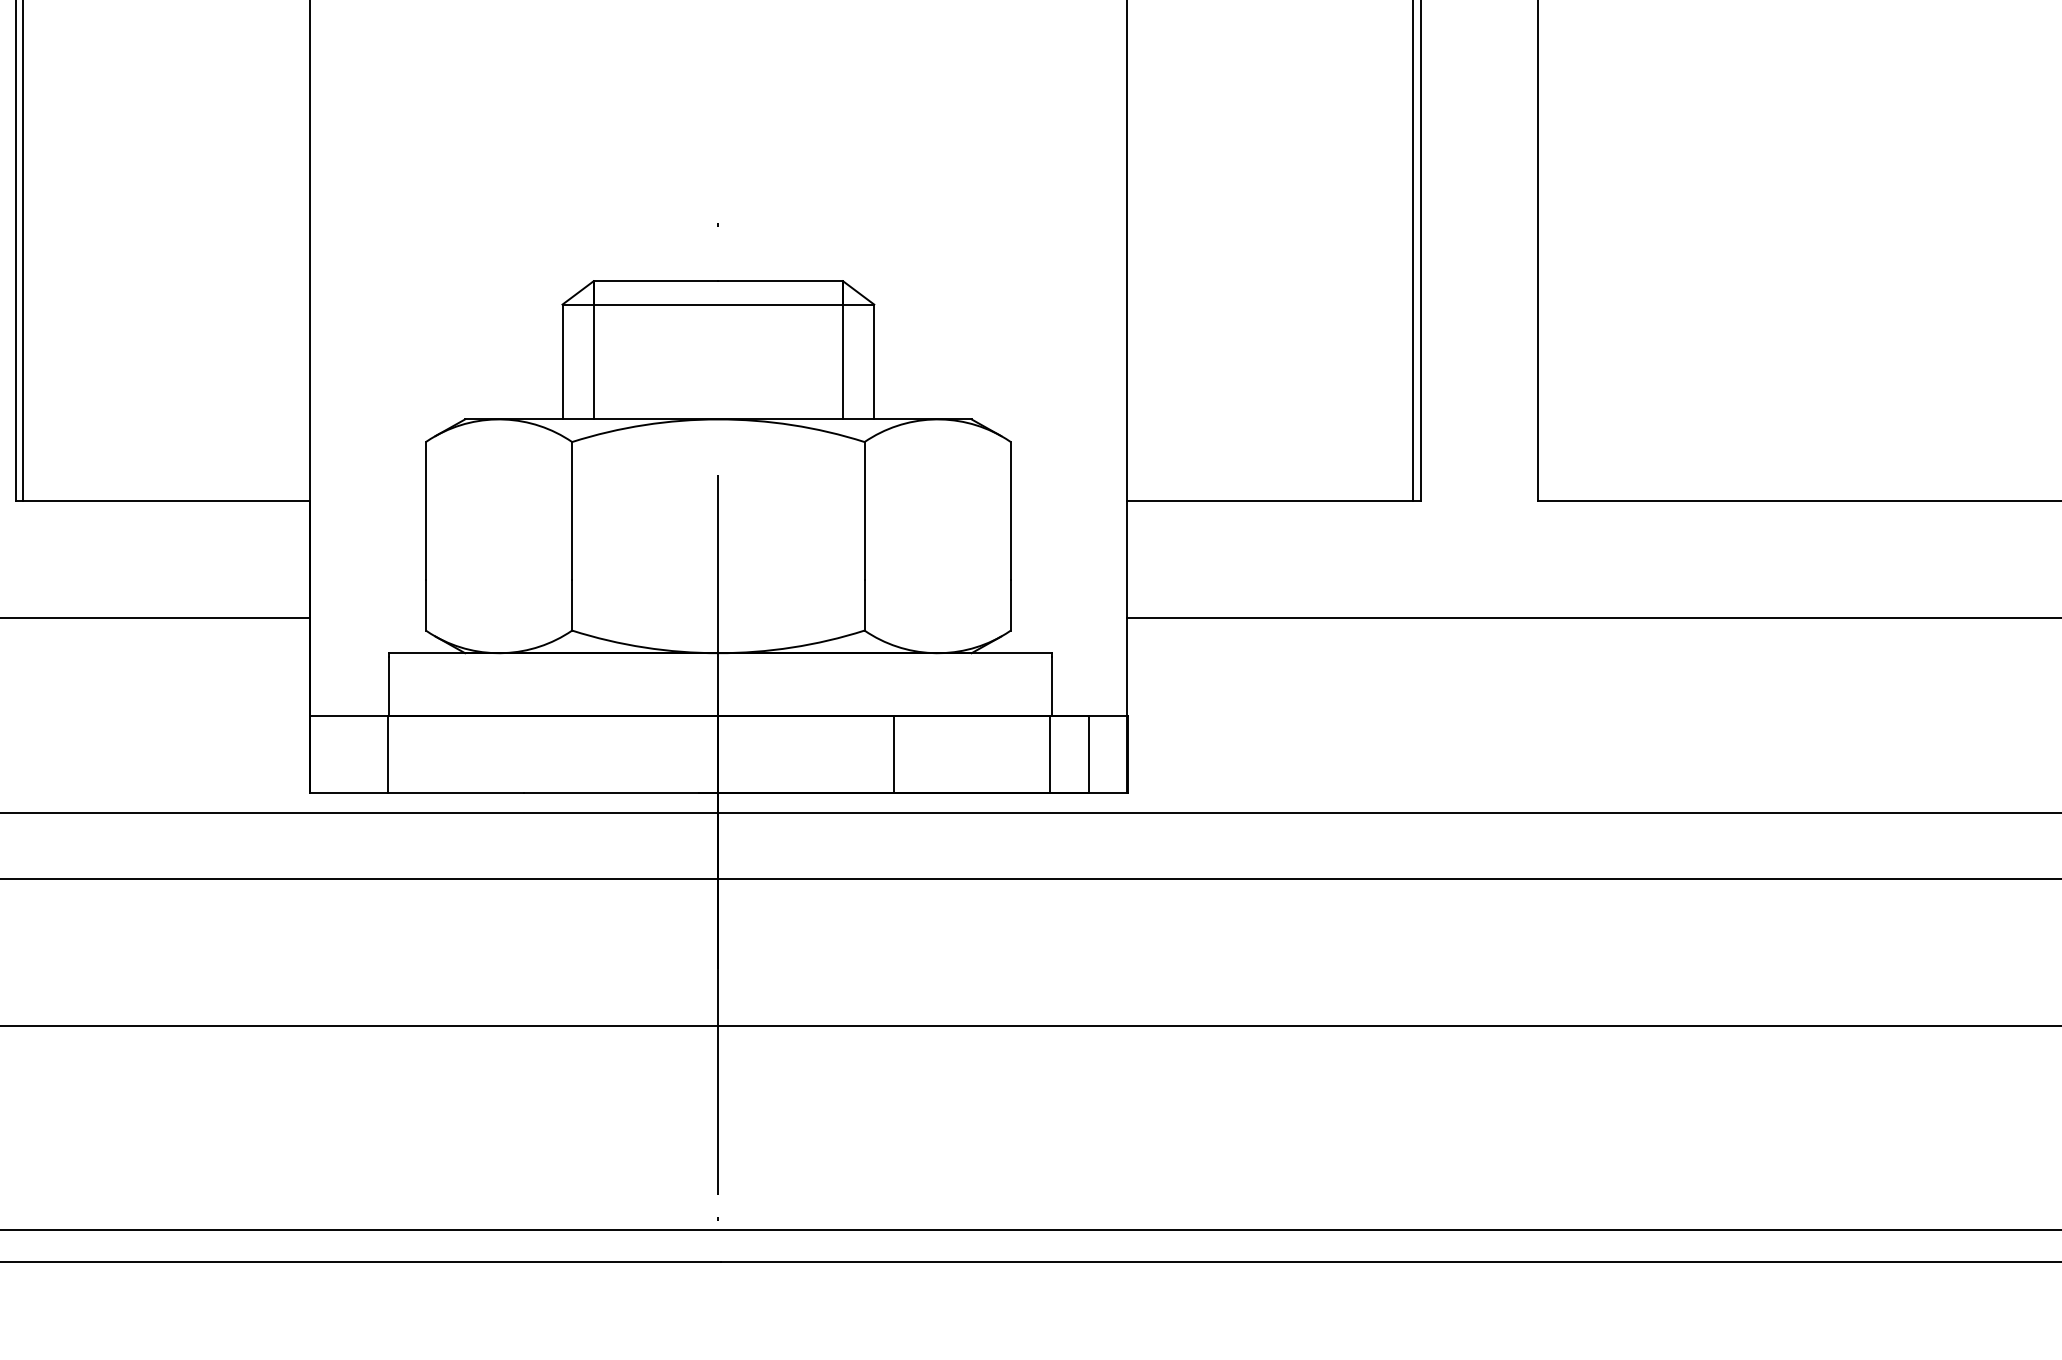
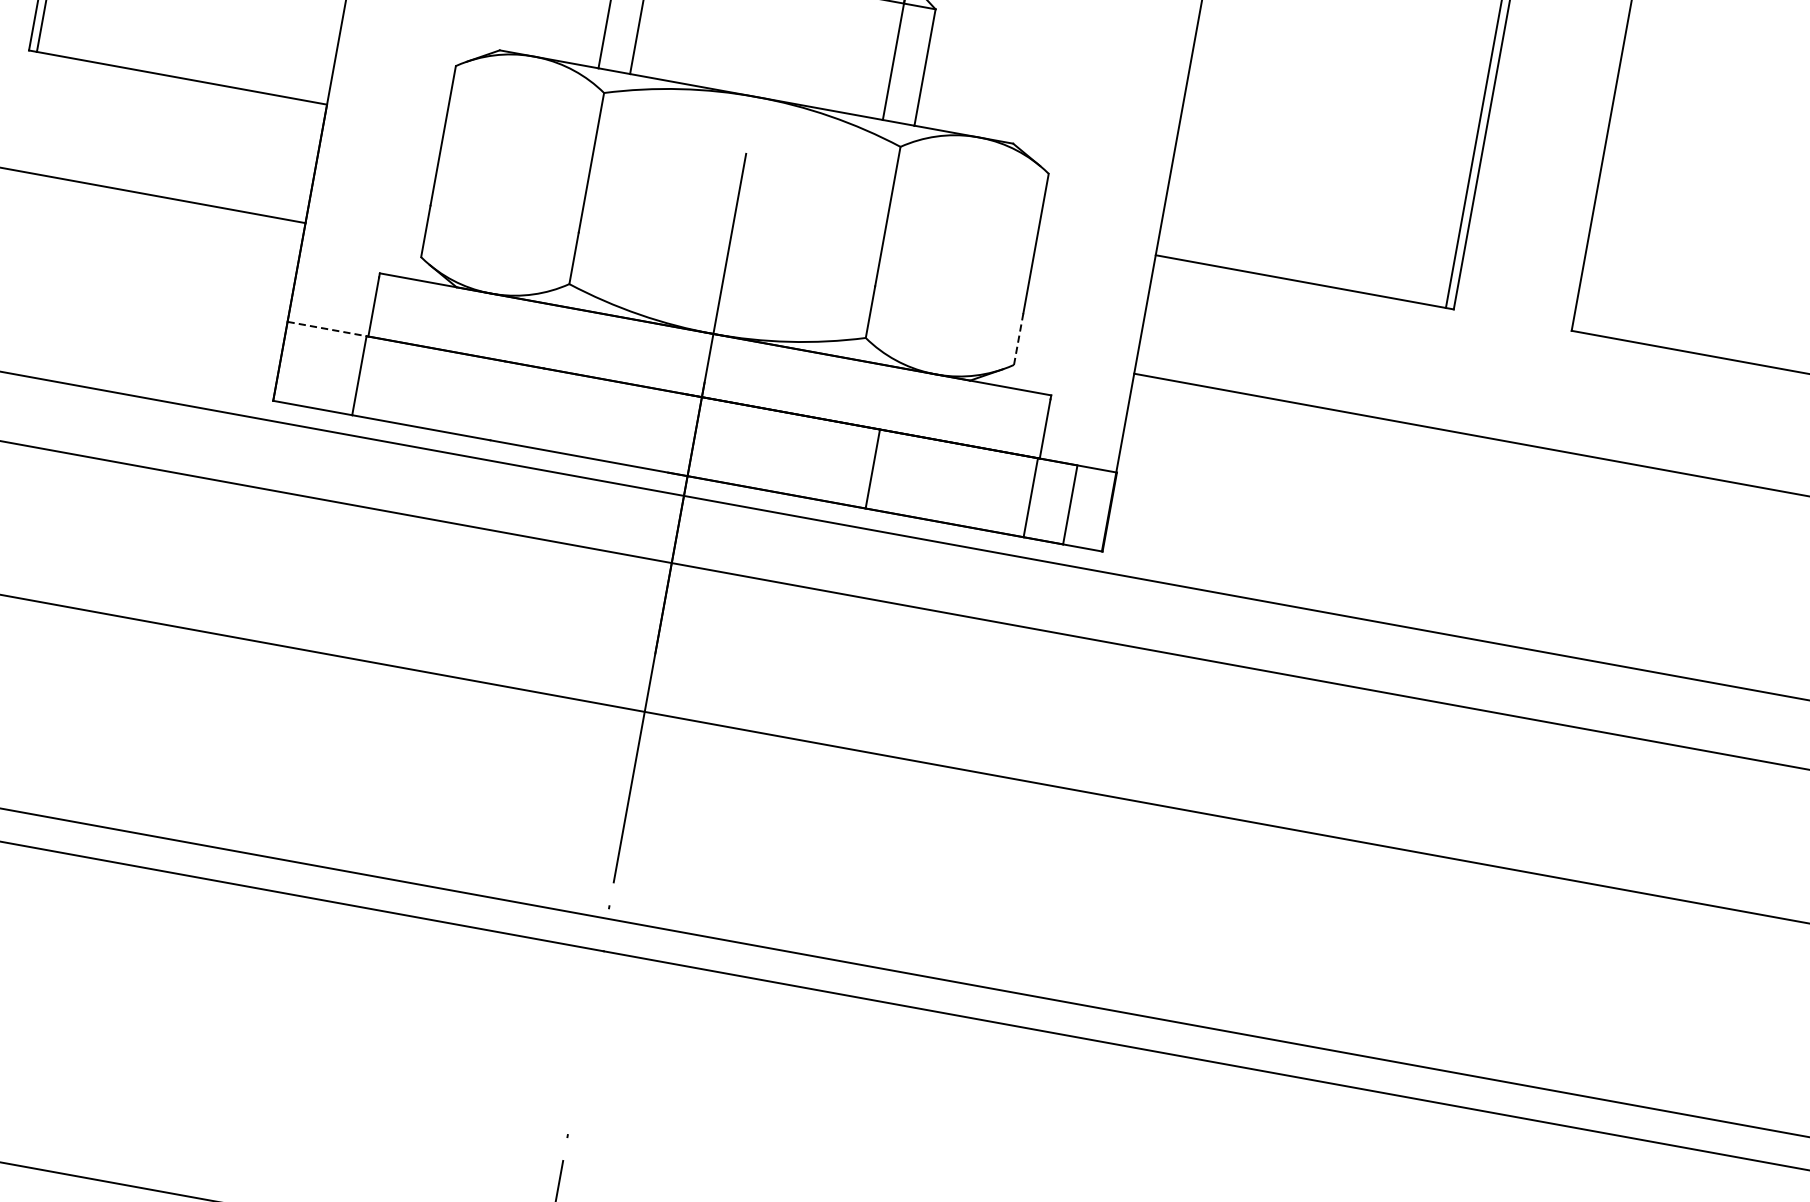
line: (1010, 605) -> (1018, 339), solid -> dashed
line: (348, 715) -> (327, 328), solid -> dashed

